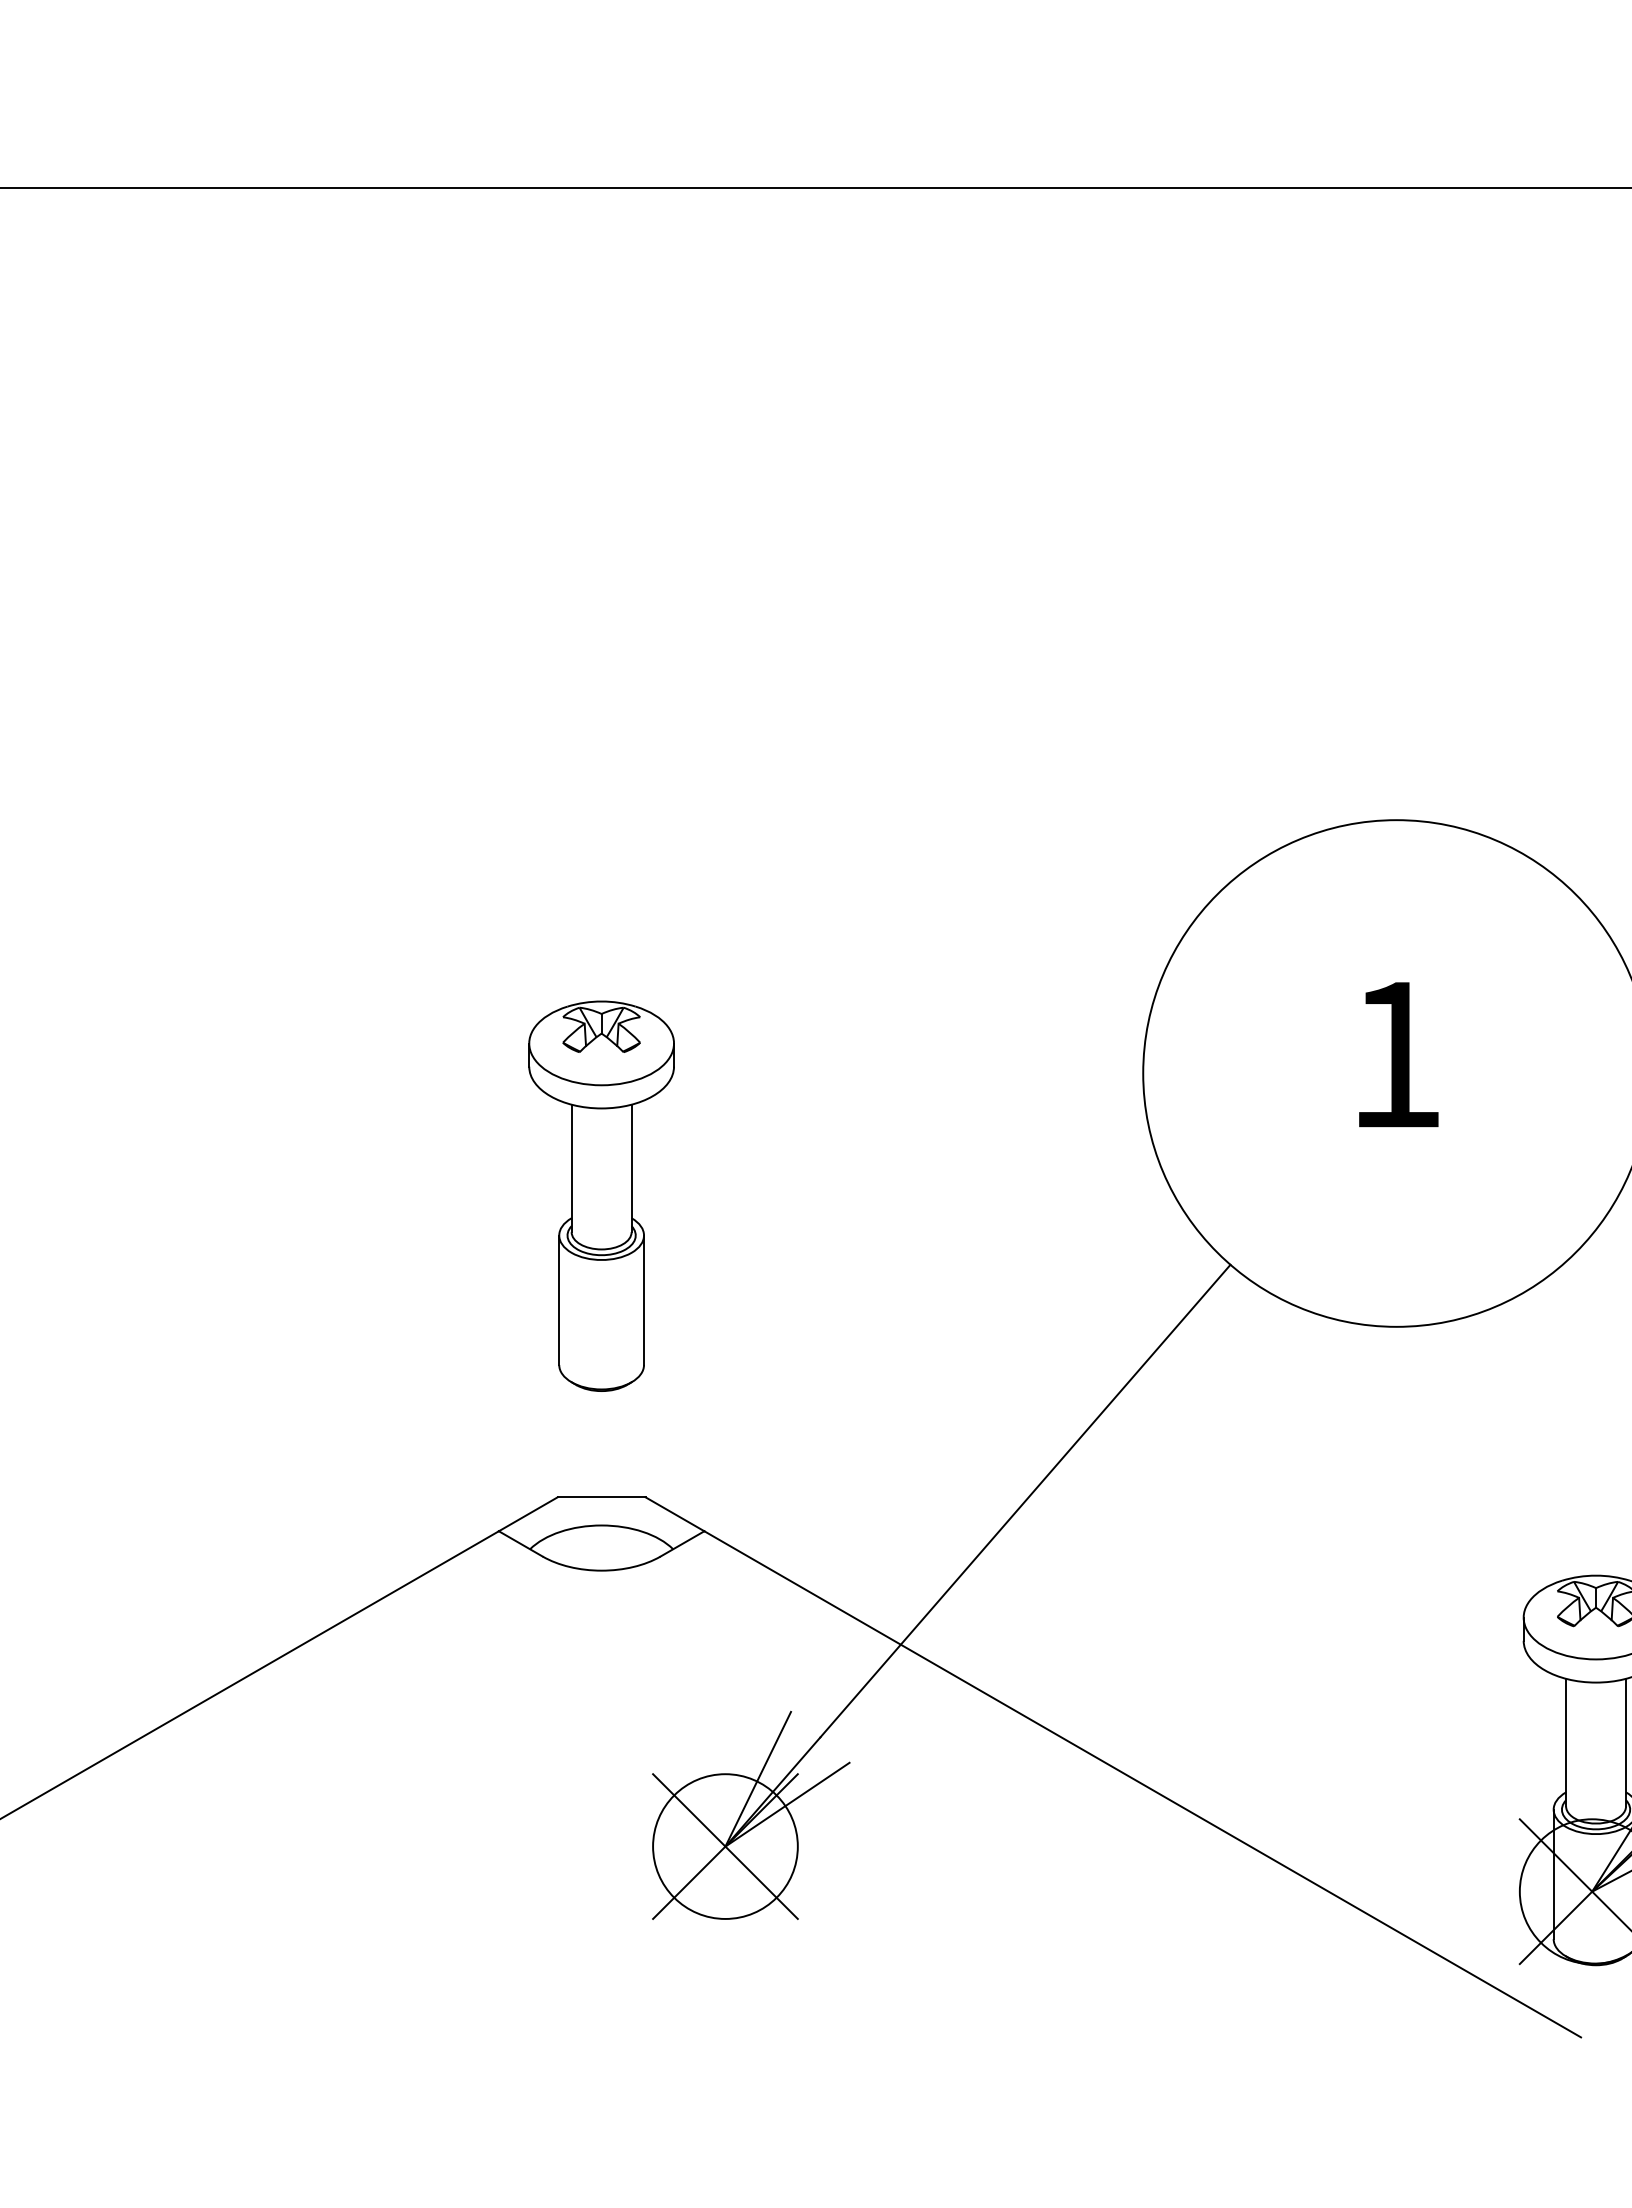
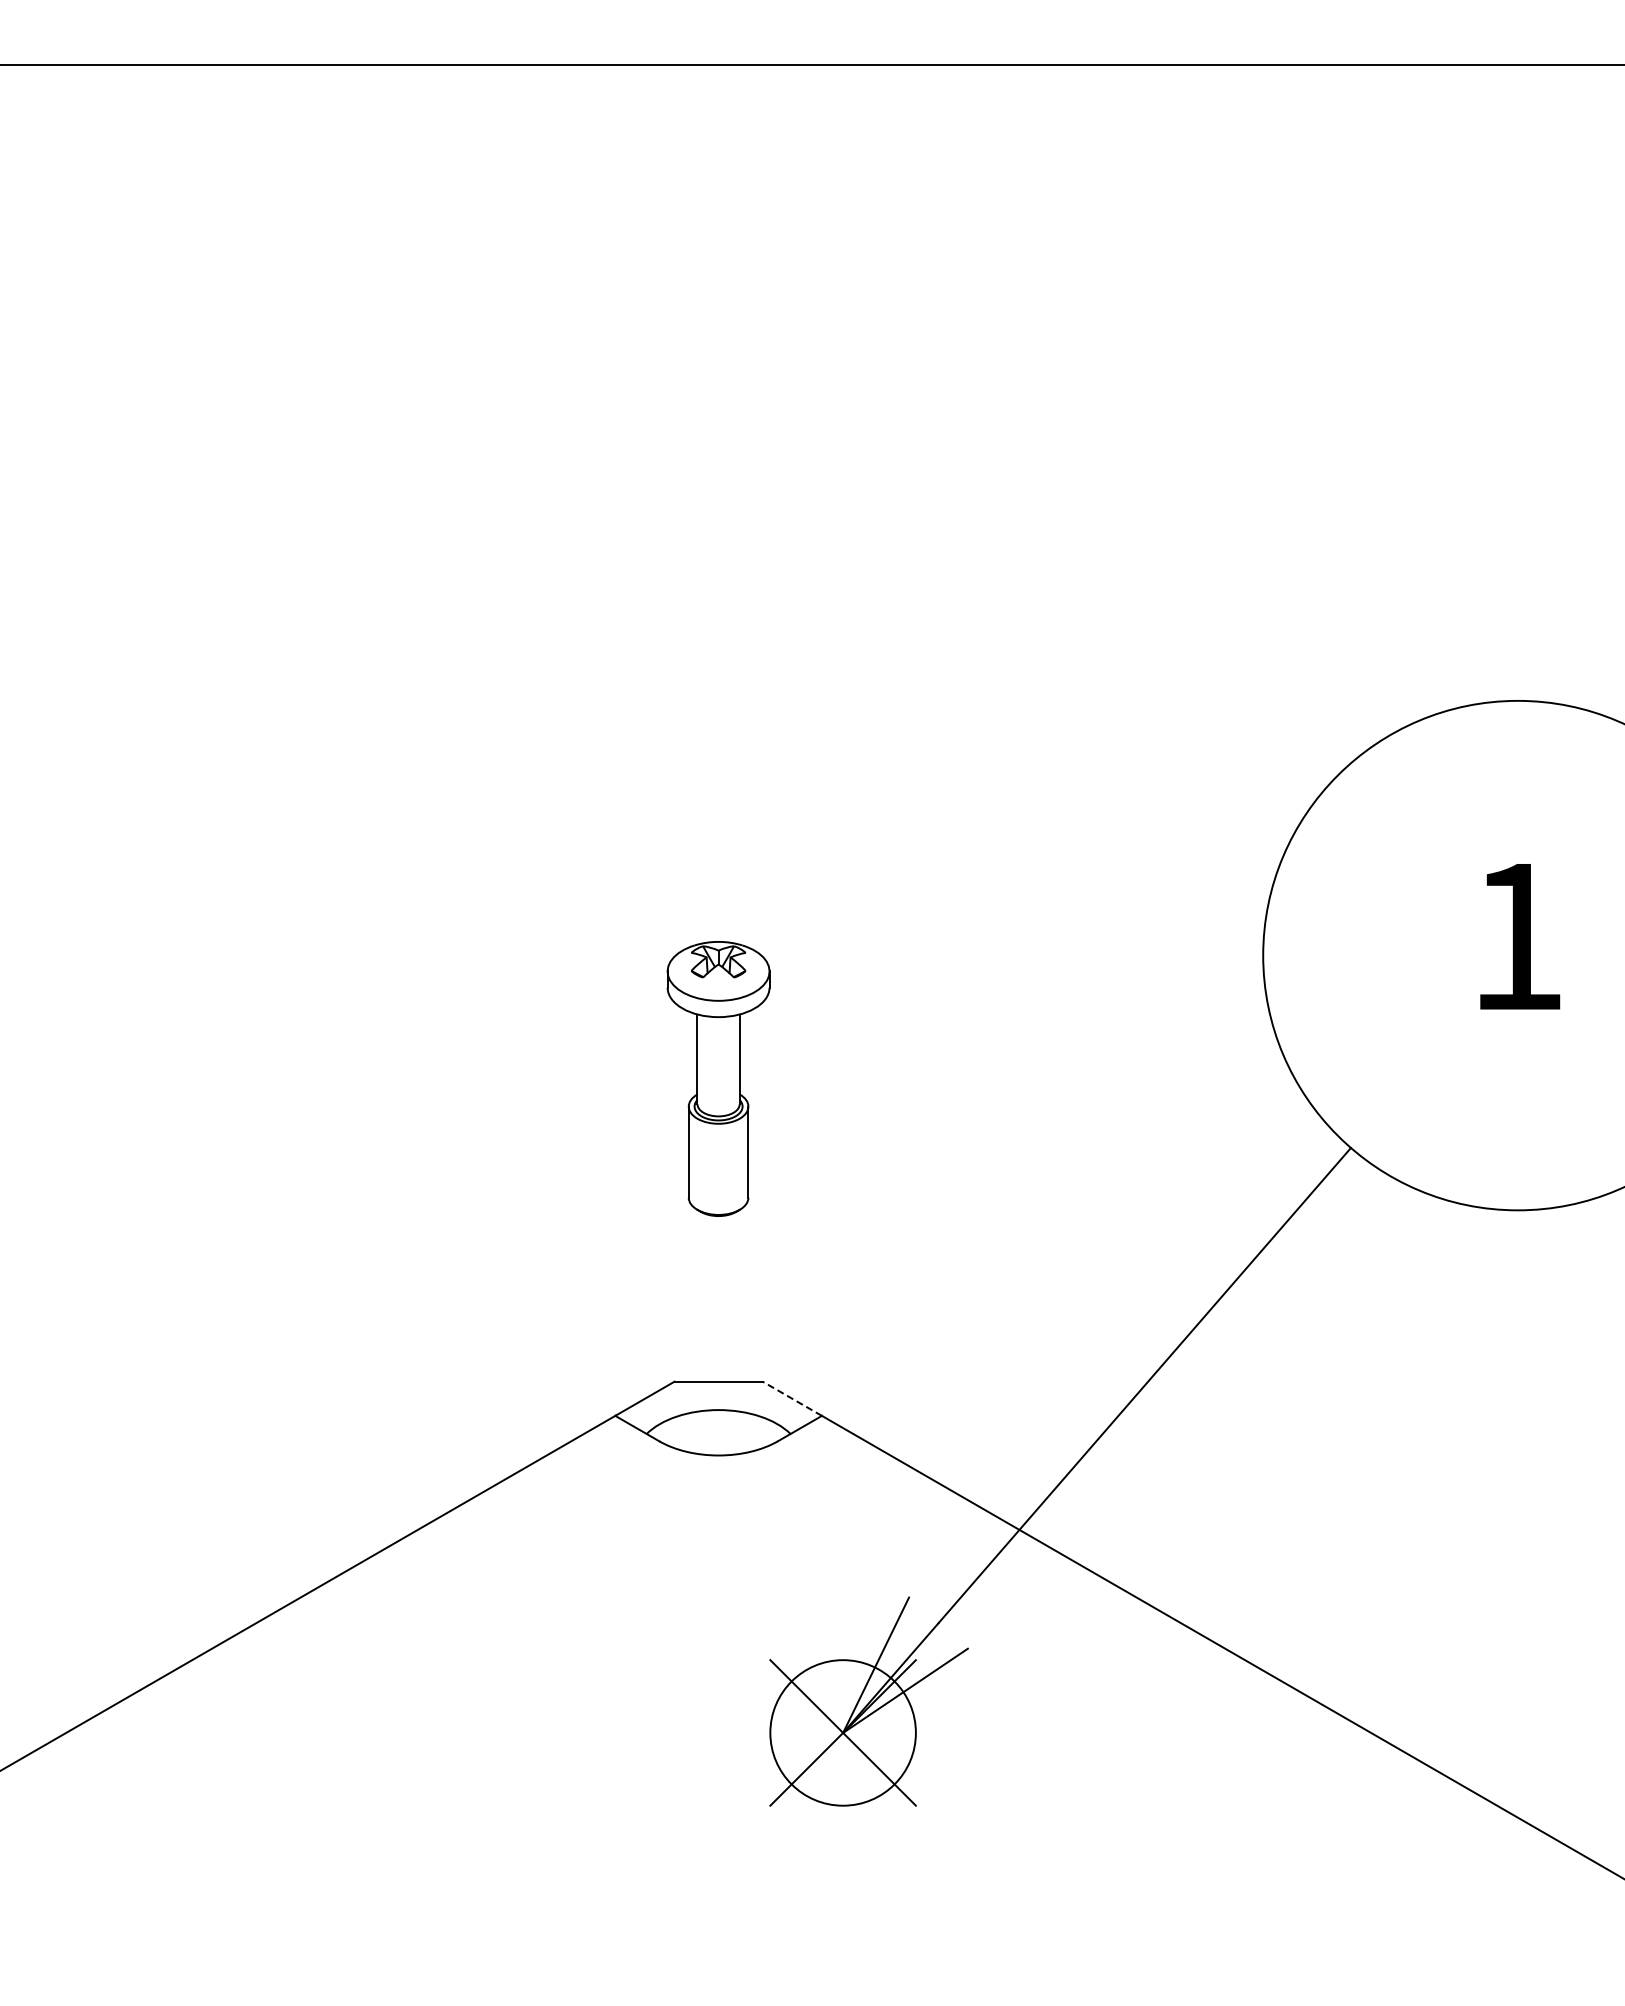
part: (601, 1195) -> (718, 1078), size x0.7
line: (674, 1514) -> (791, 1399), solid -> dashed

